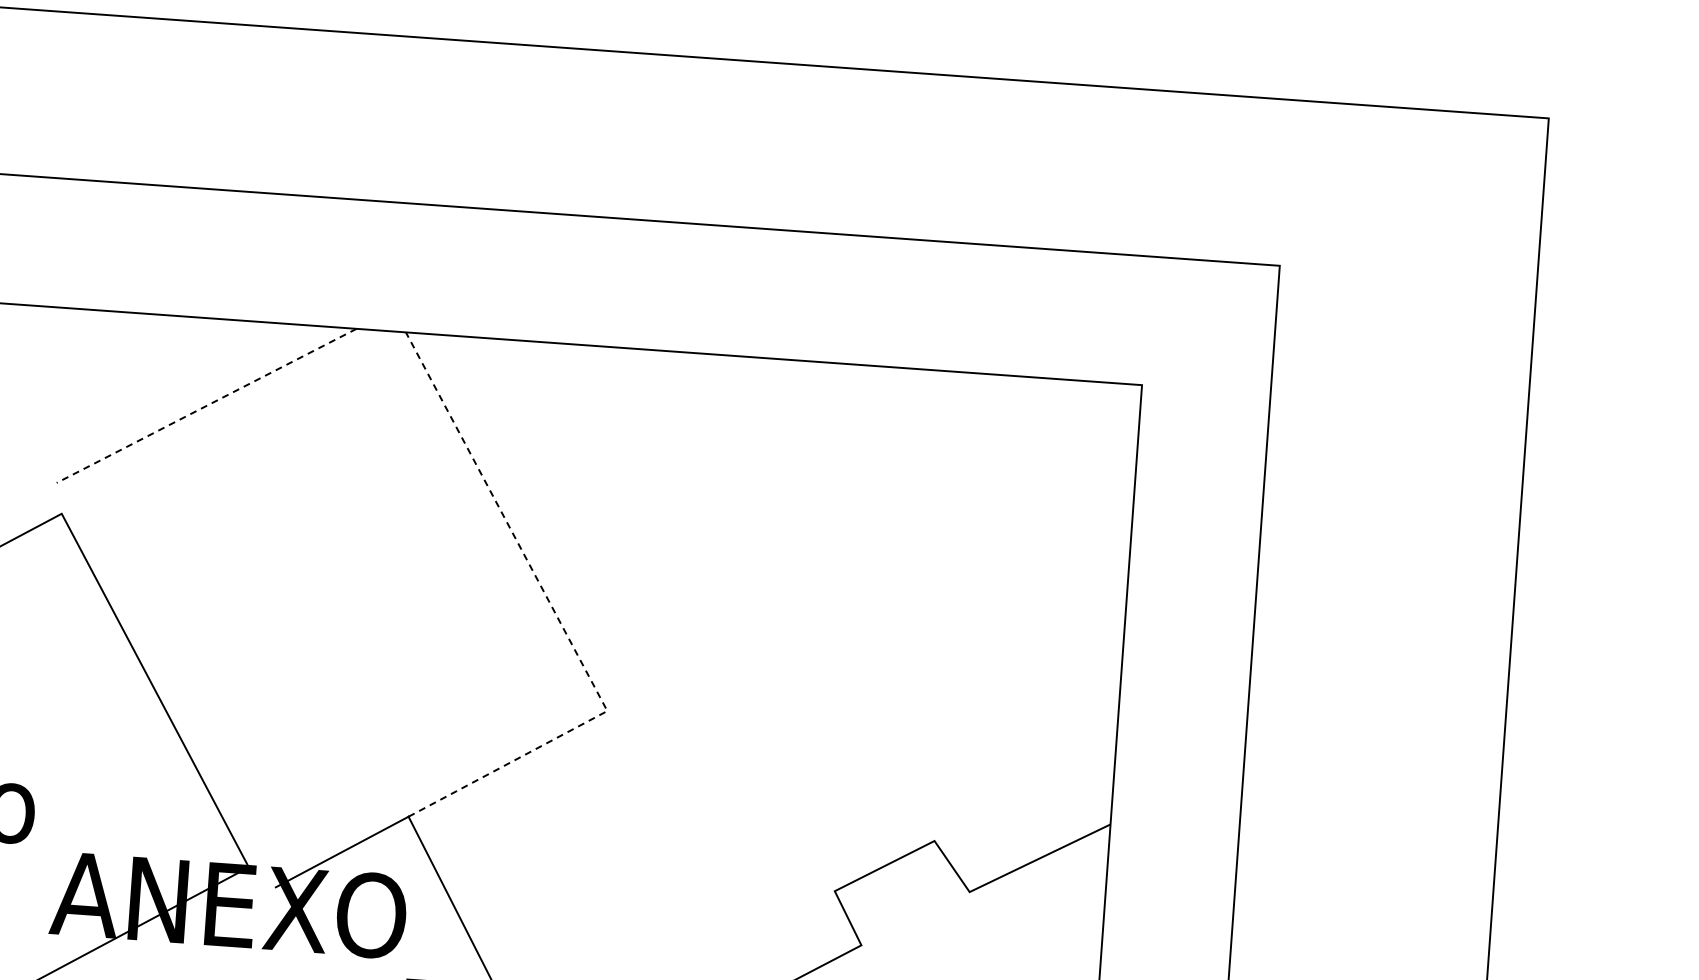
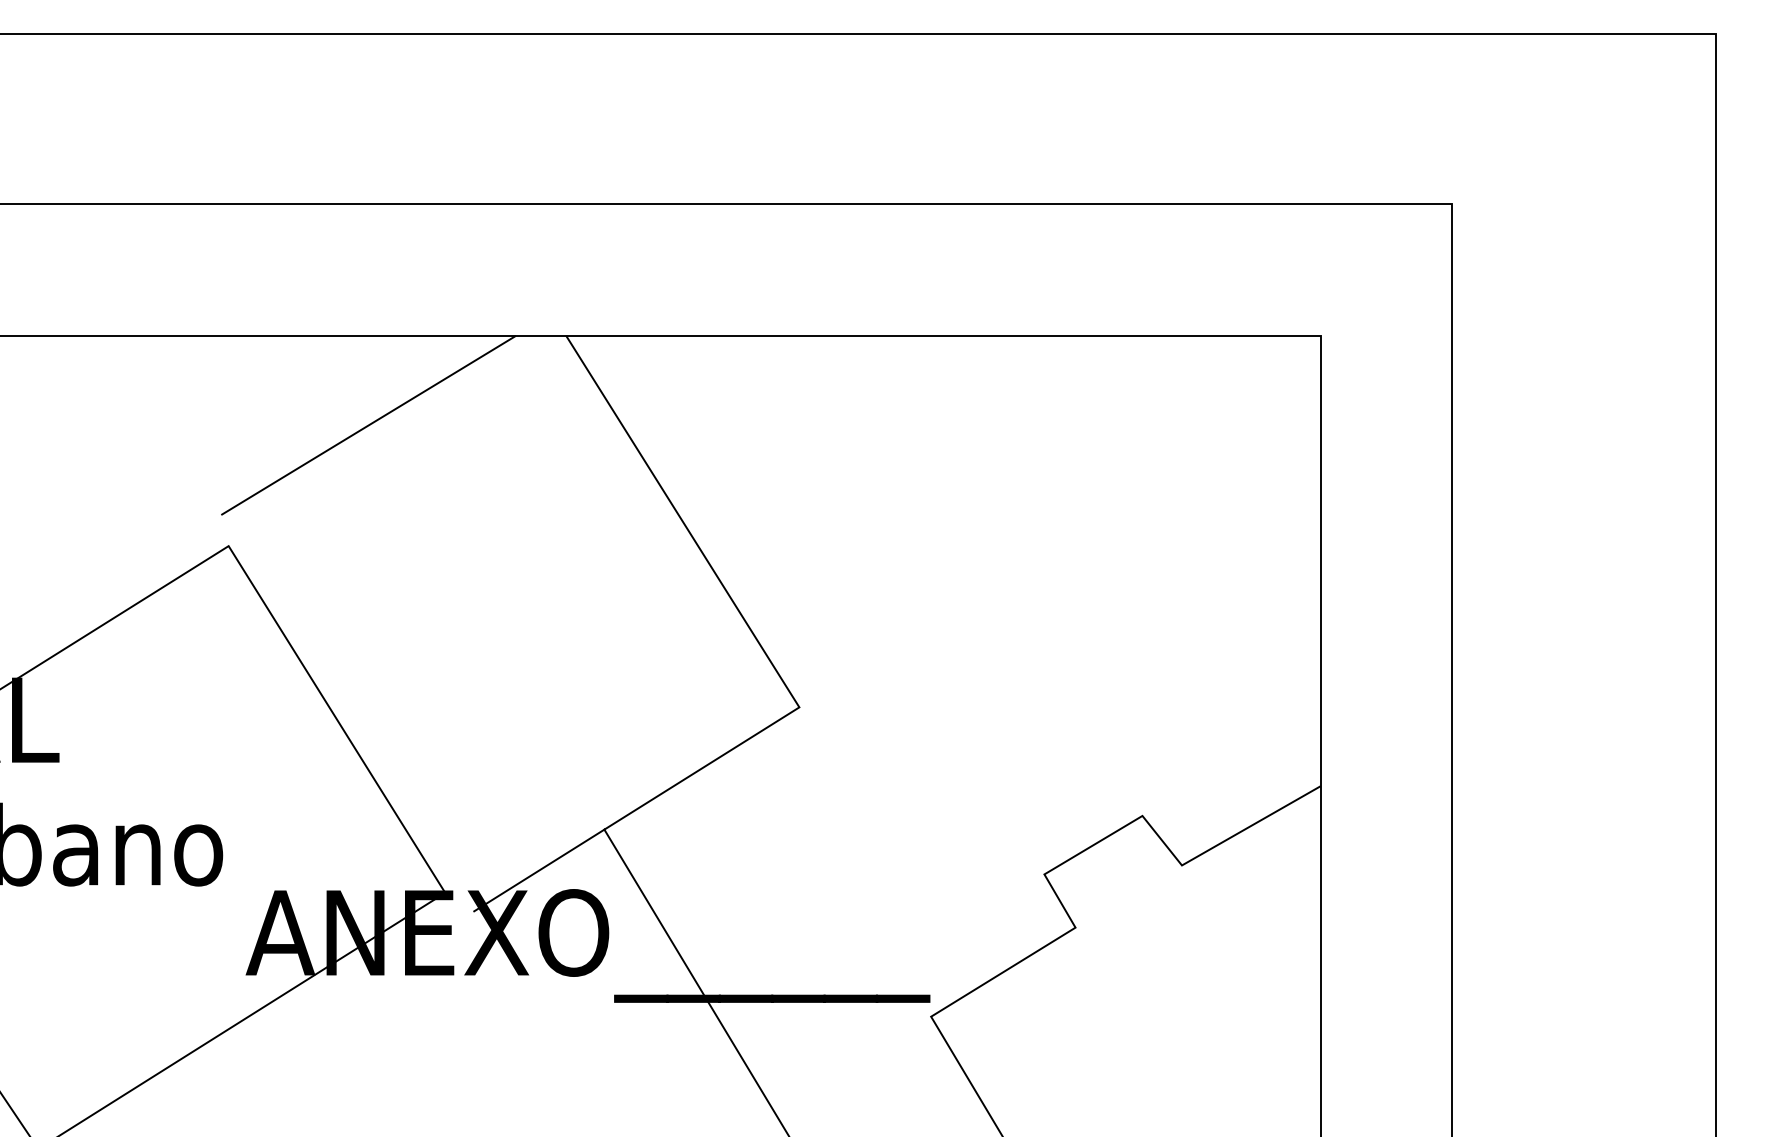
line: (206, 405) -> (368, 425), dashed -> solid
line: (559, 621) -> (744, 619), dashed -> solid

